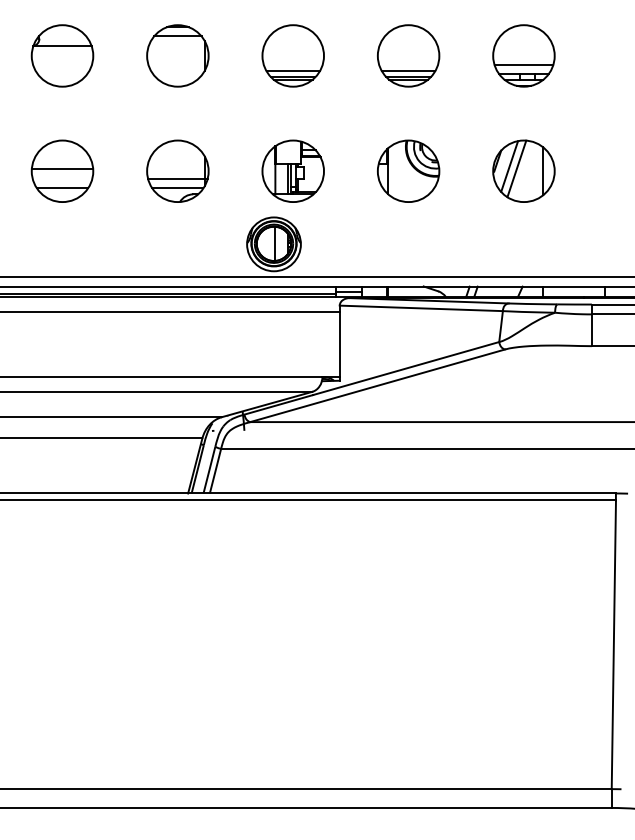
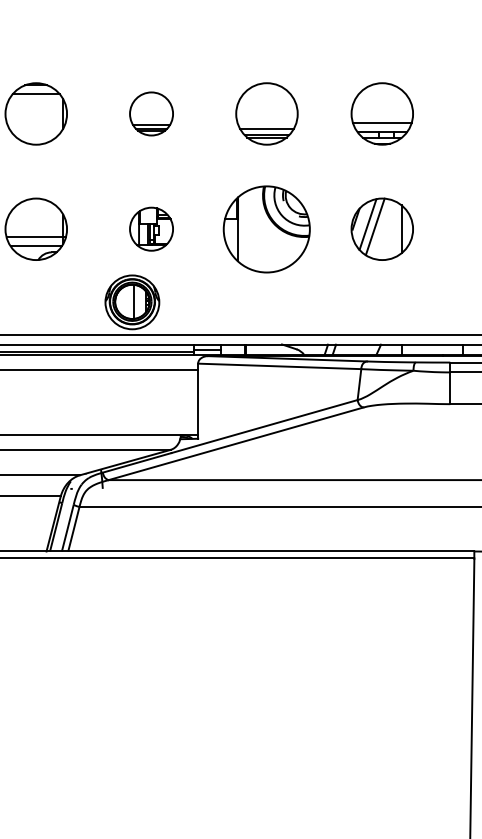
part: (292, 55) -> (150, 113), size x0.7
part: (292, 170) -> (150, 228), size x0.7
part: (408, 170) -> (266, 228), size x1.4

